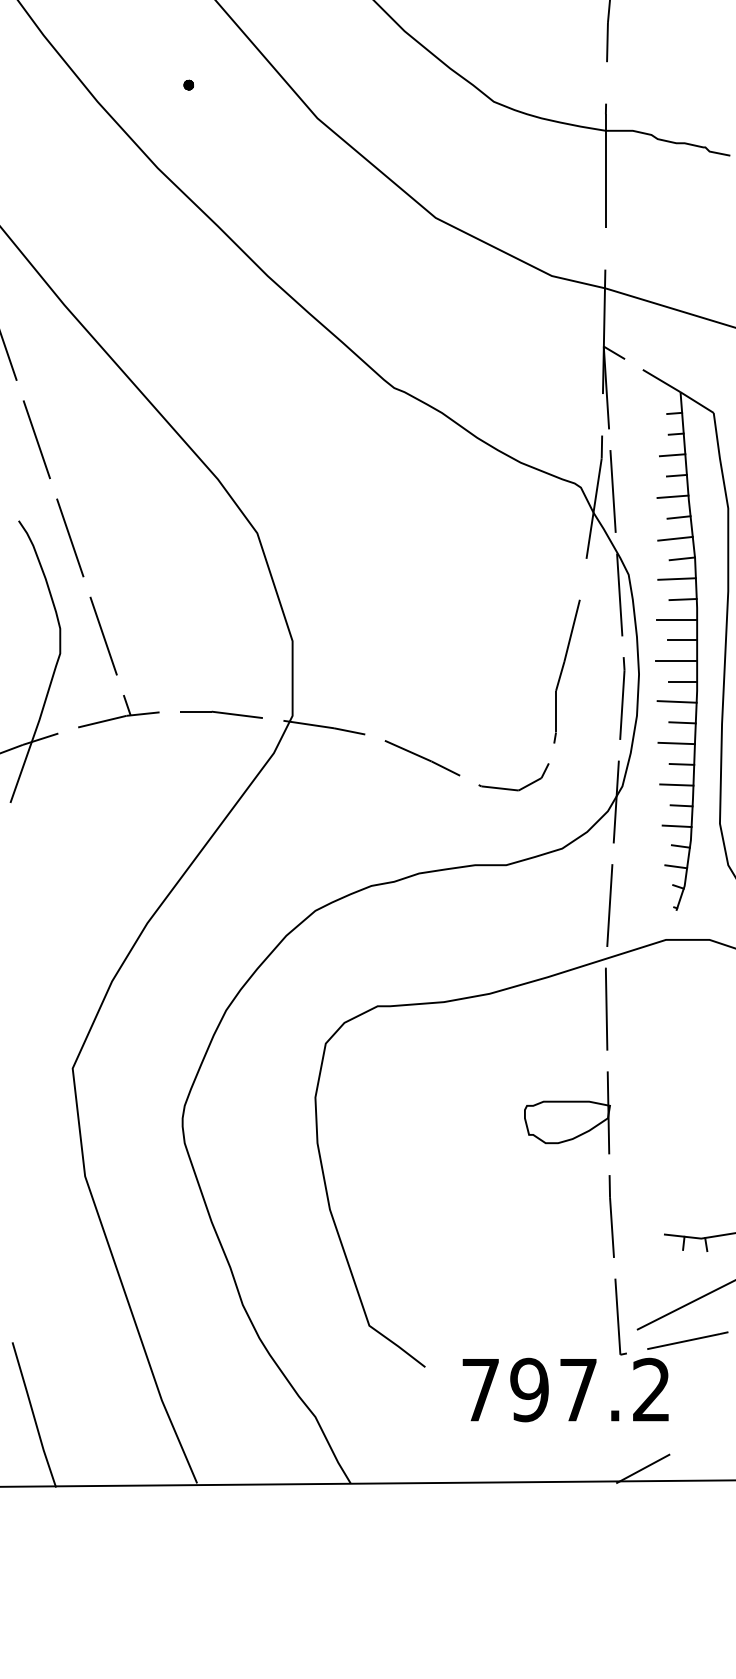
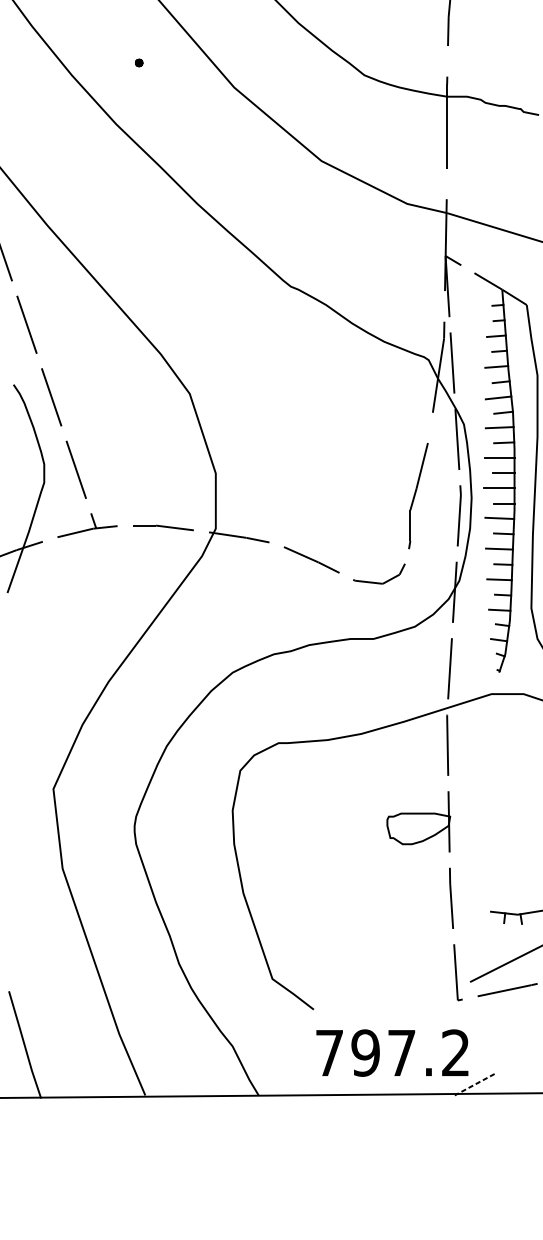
text: (565, 1389) -> (392, 1052), moved
line: (643, 1468) -> (474, 1084), solid -> dashed

